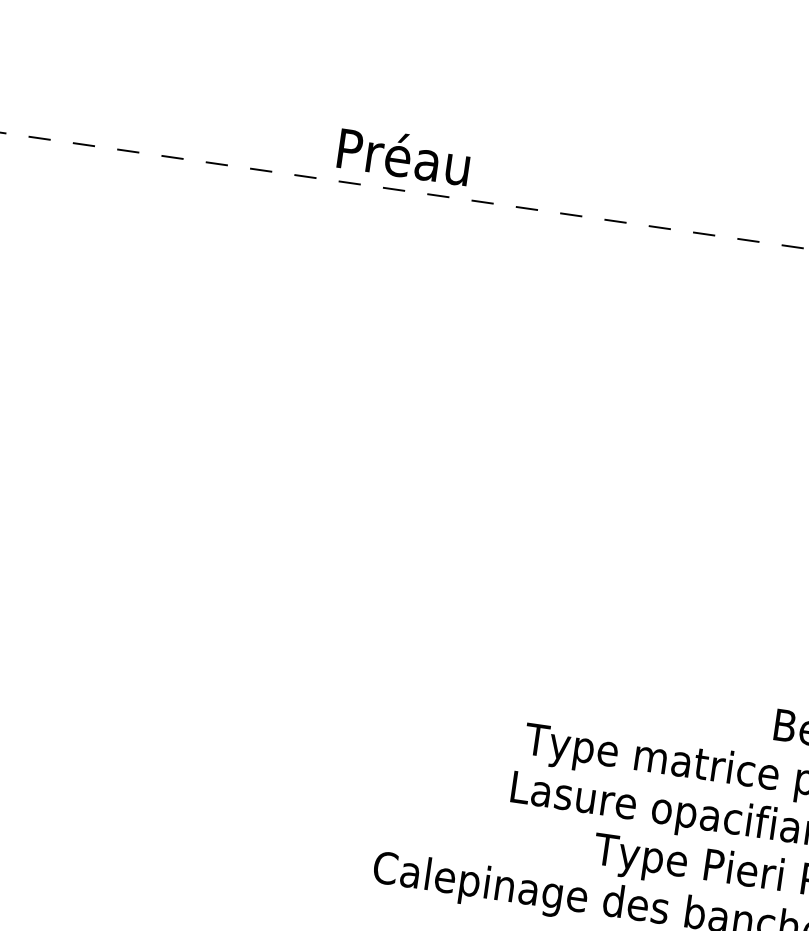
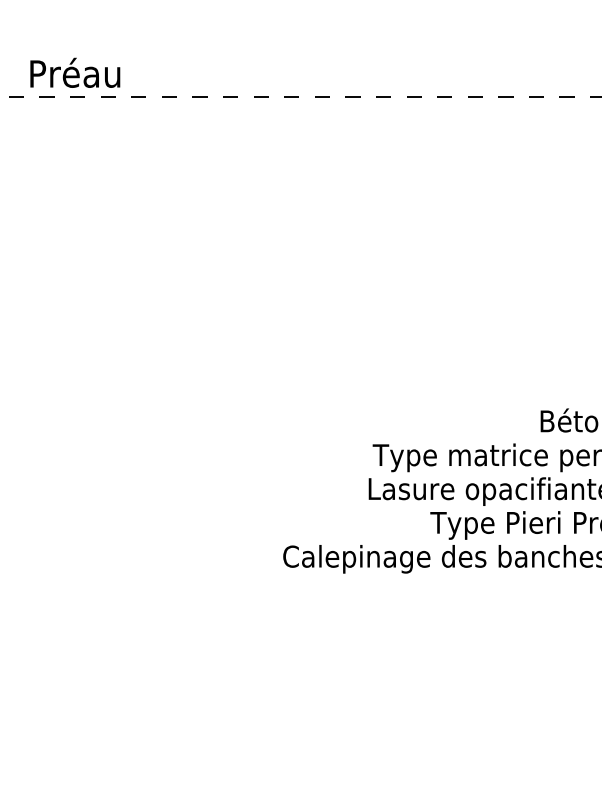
text: (404, 155) -> (75, 72), moved

